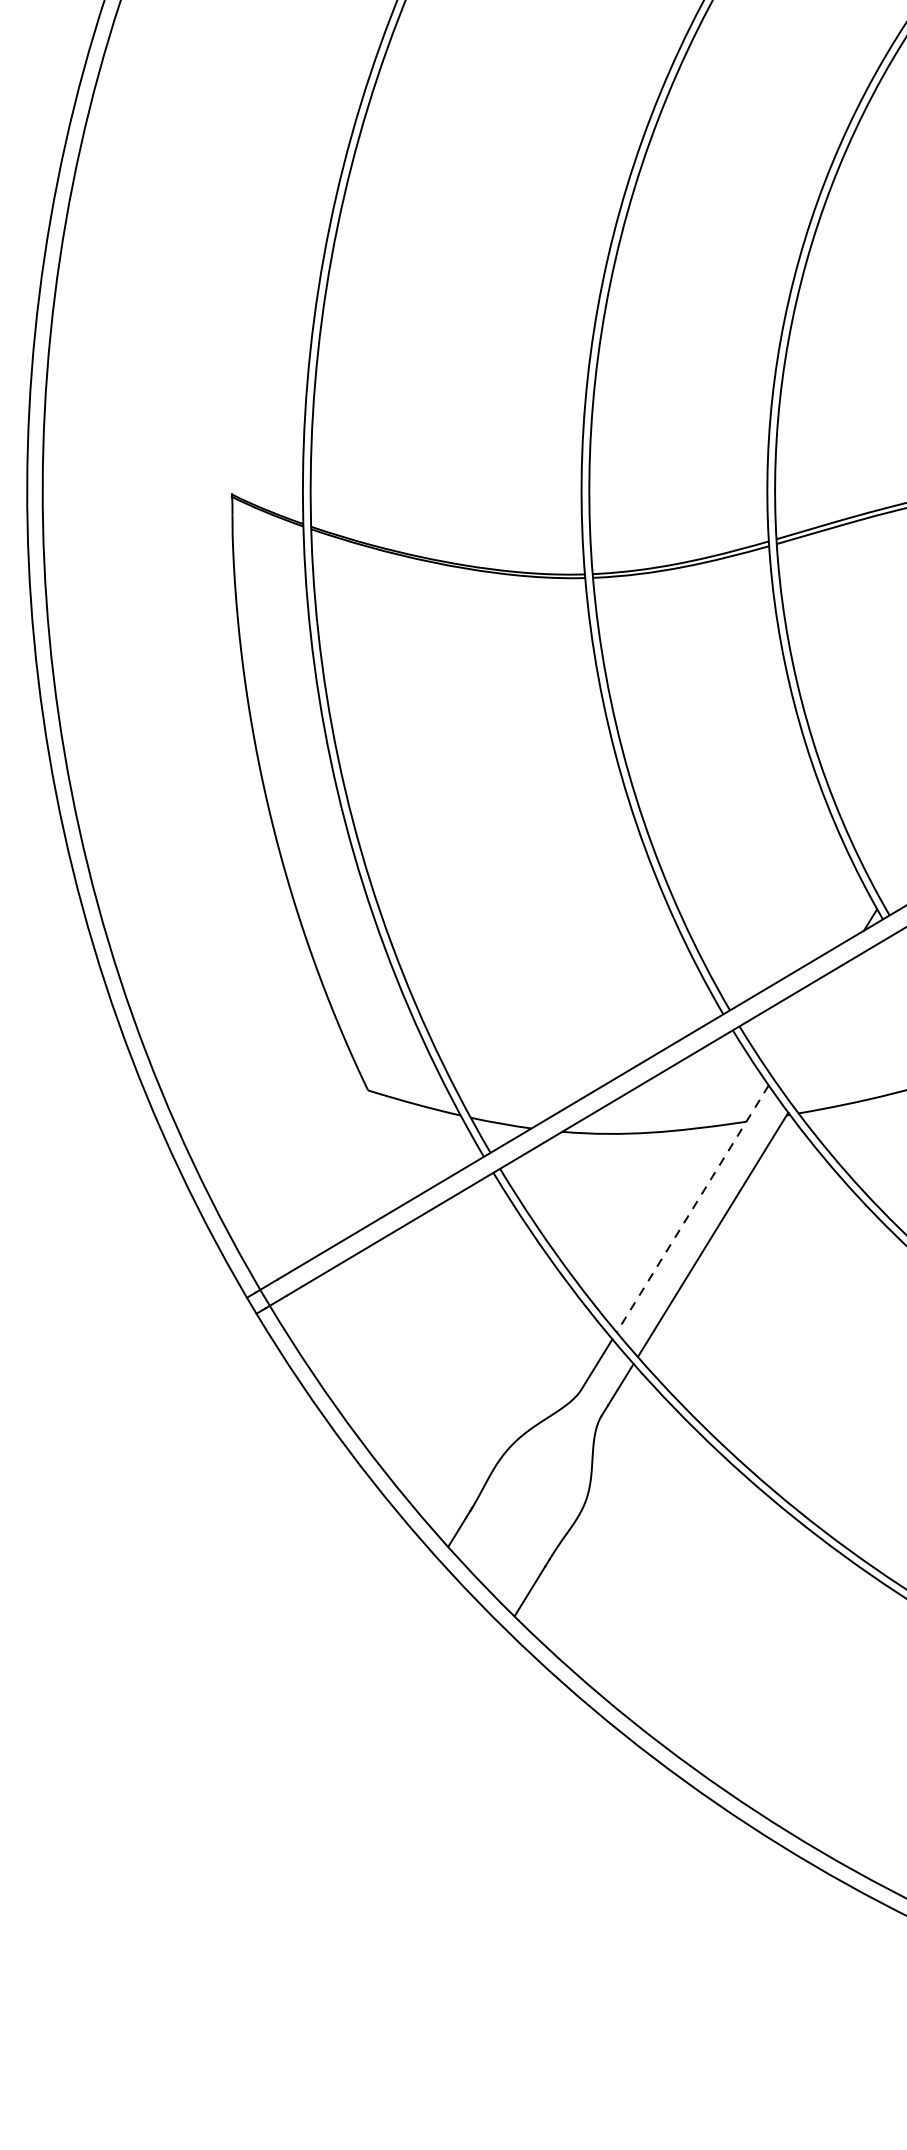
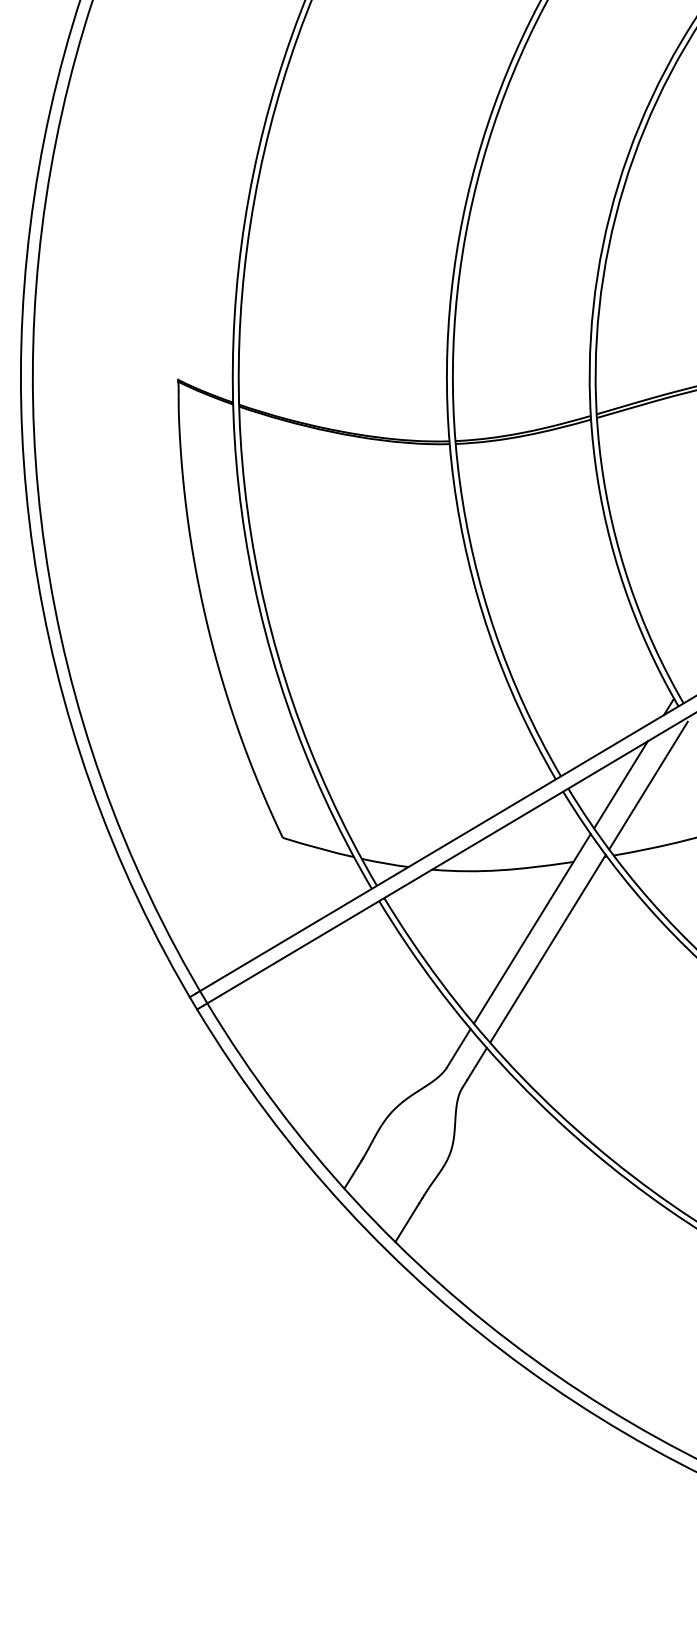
line: (807, 1020) -> (620, 784), added
line: (843, 1022) -> (648, 785), added
line: (692, 1209) -> (532, 929), dashed -> solid

